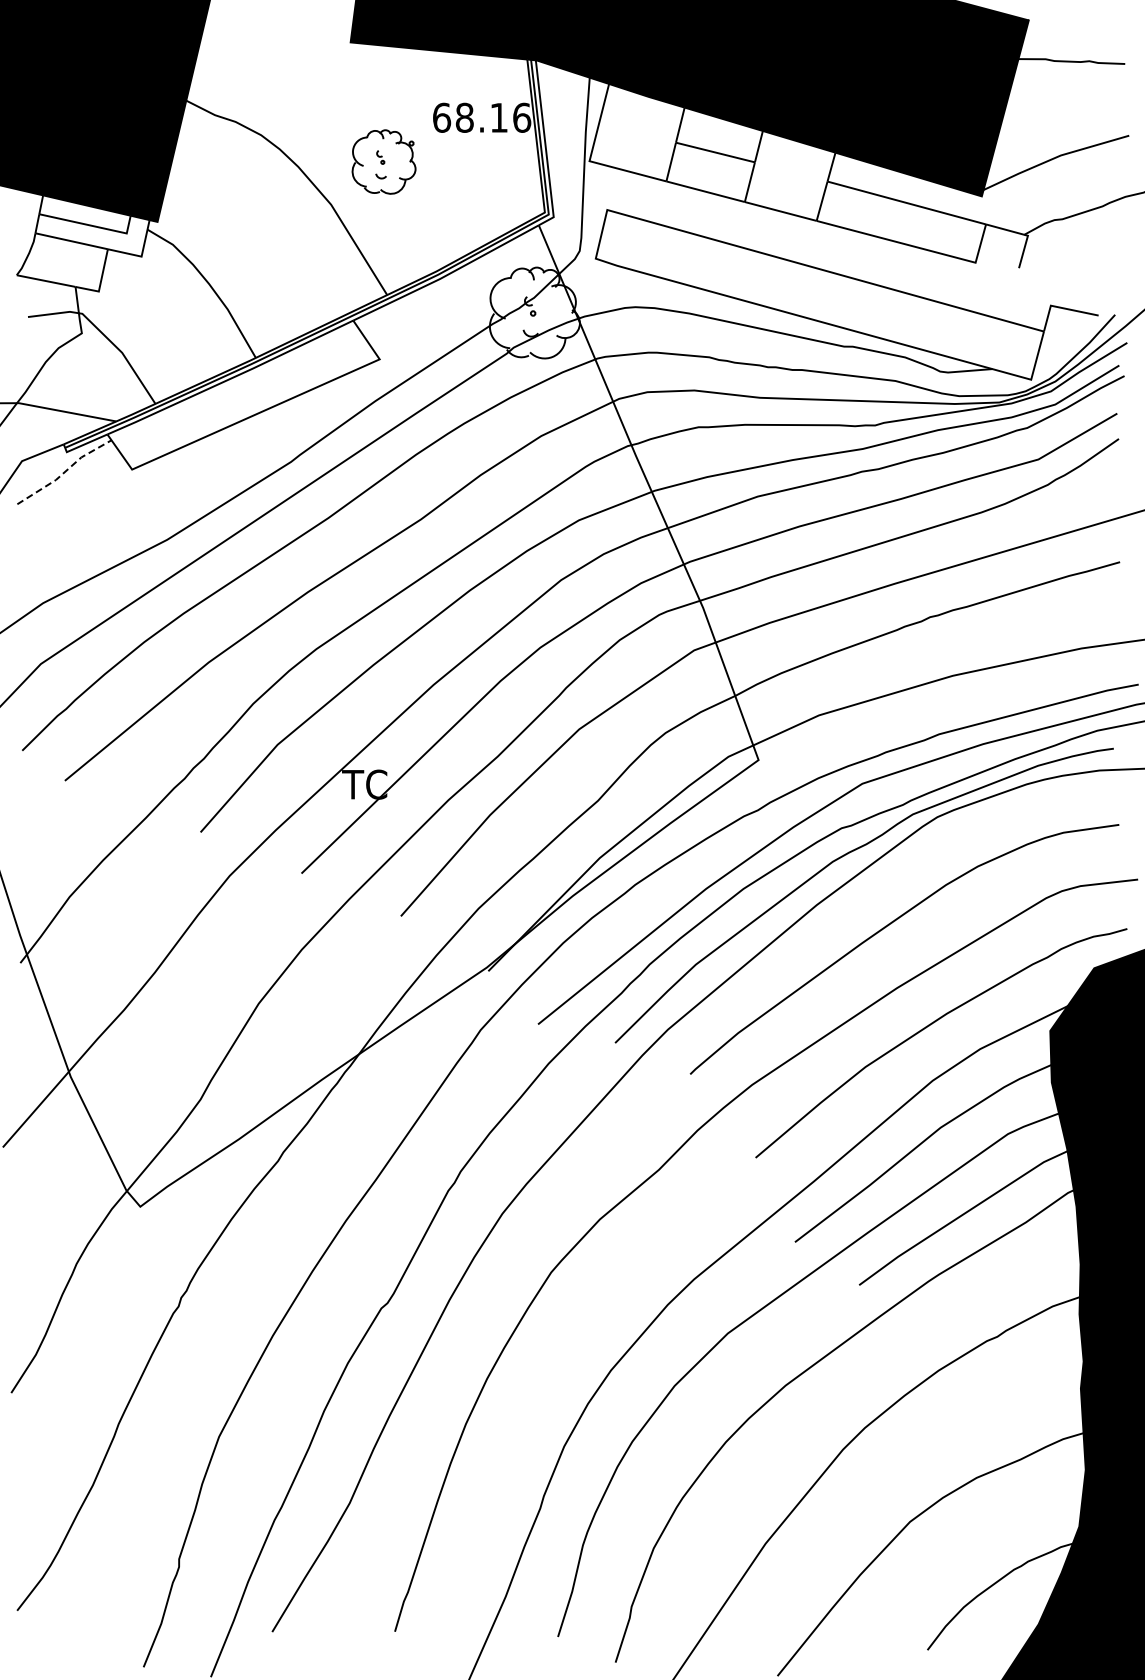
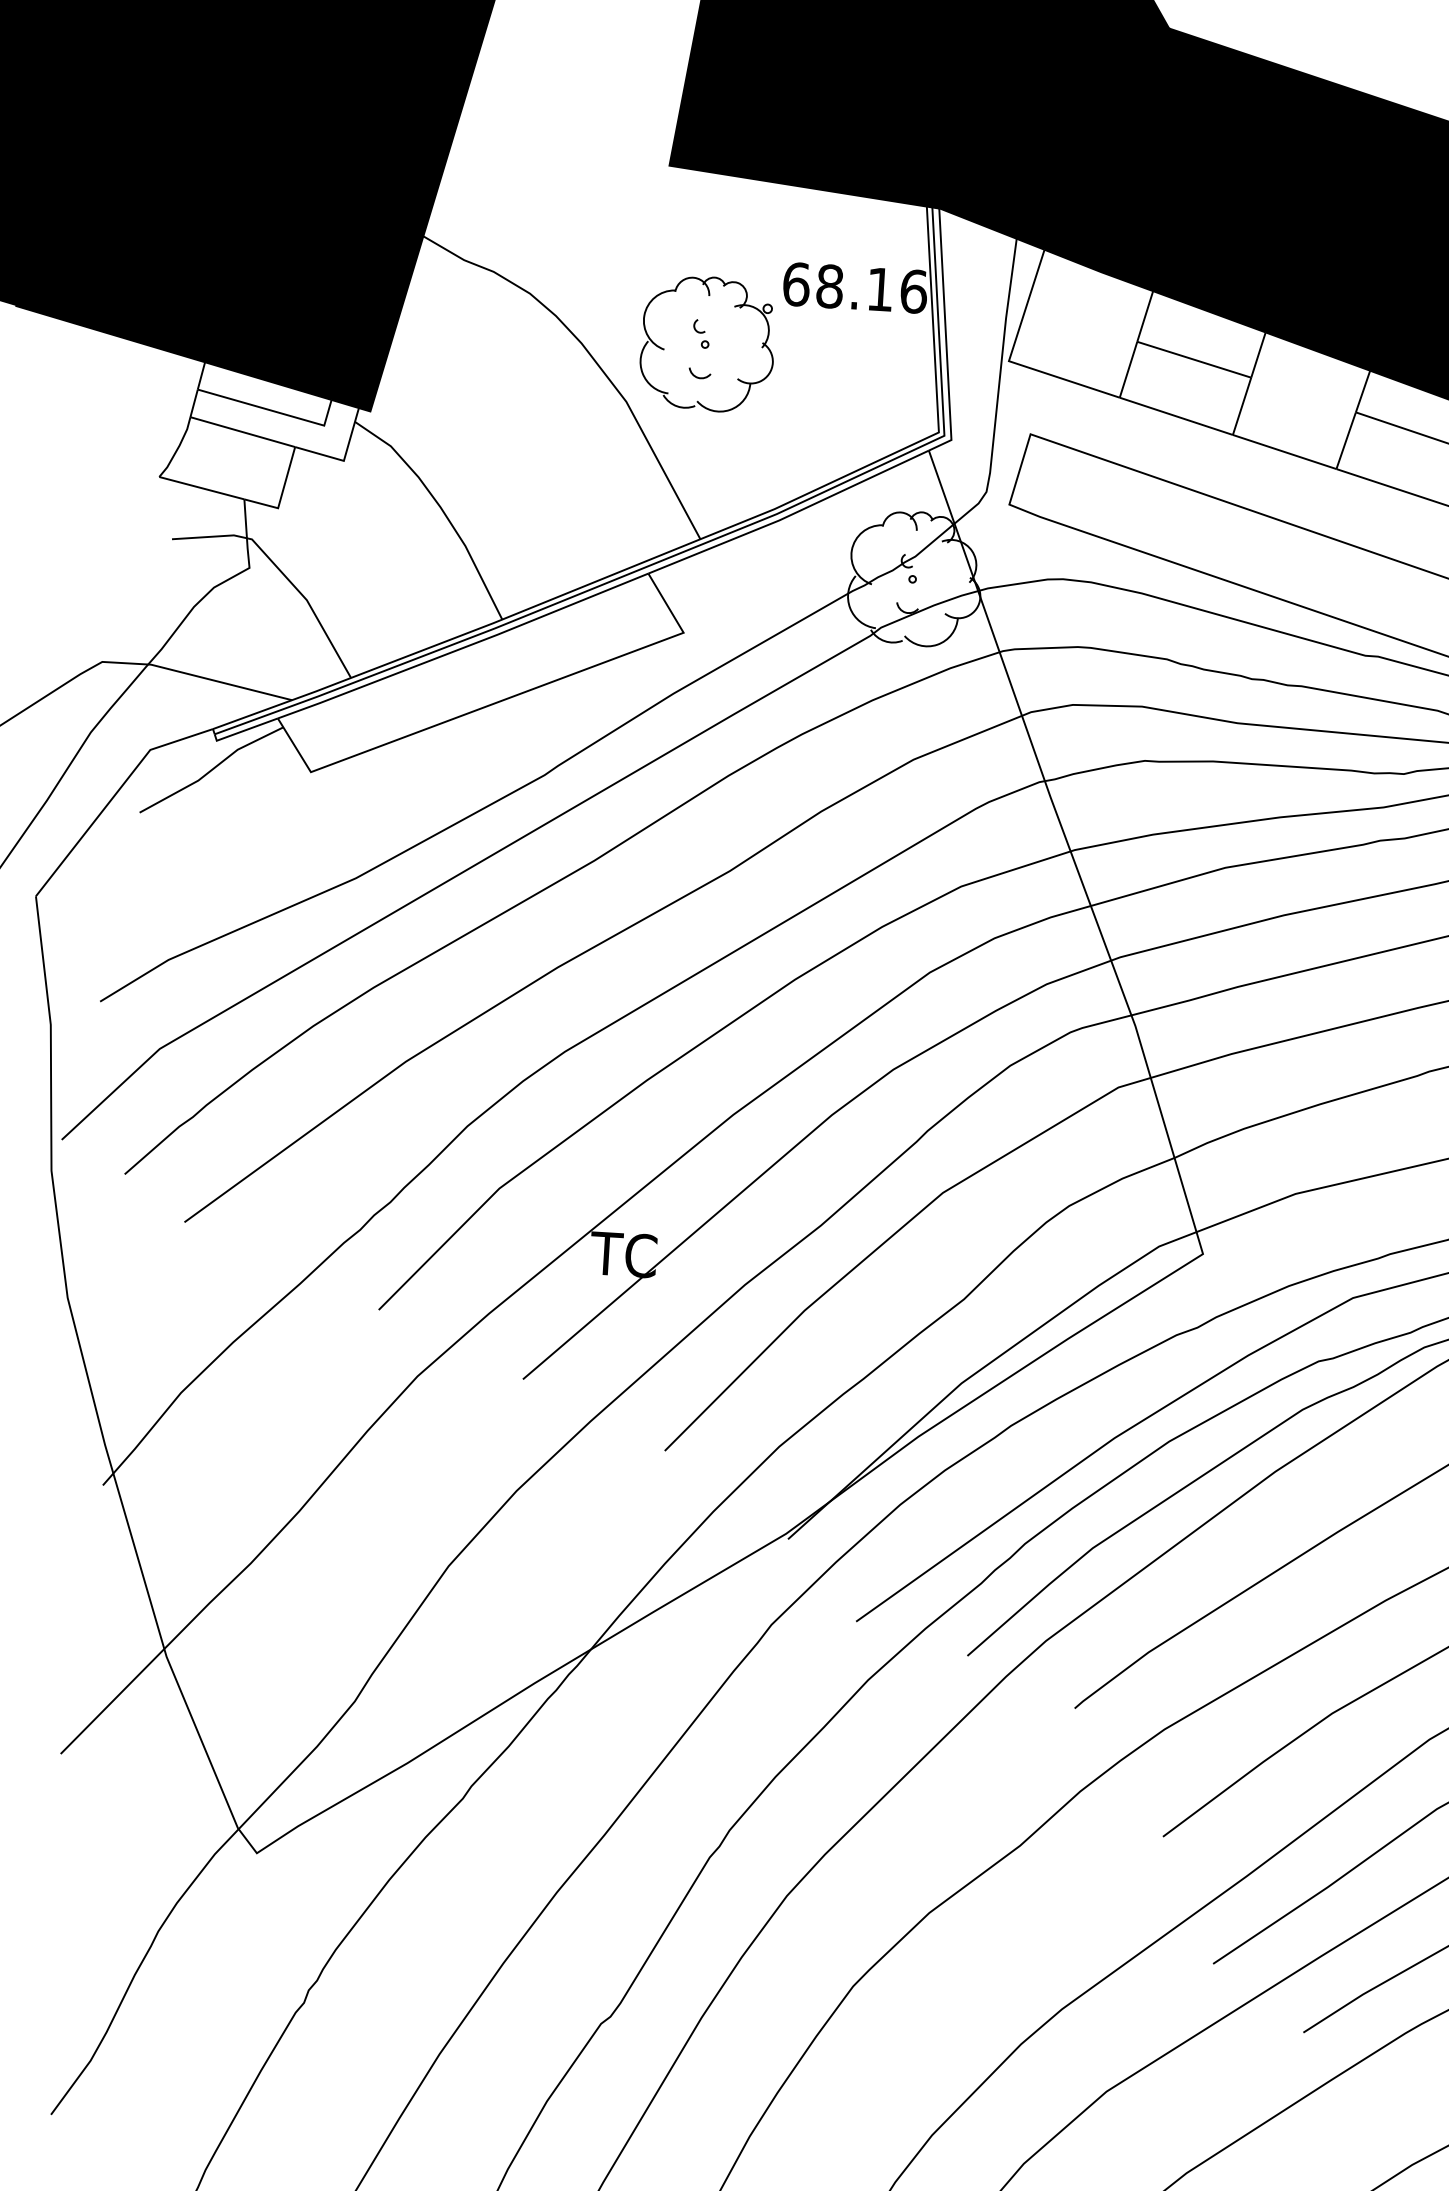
part: (383, 161) -> (706, 343), size x1.43
line: (64, 472) -> (211, 770), dashed -> solid

